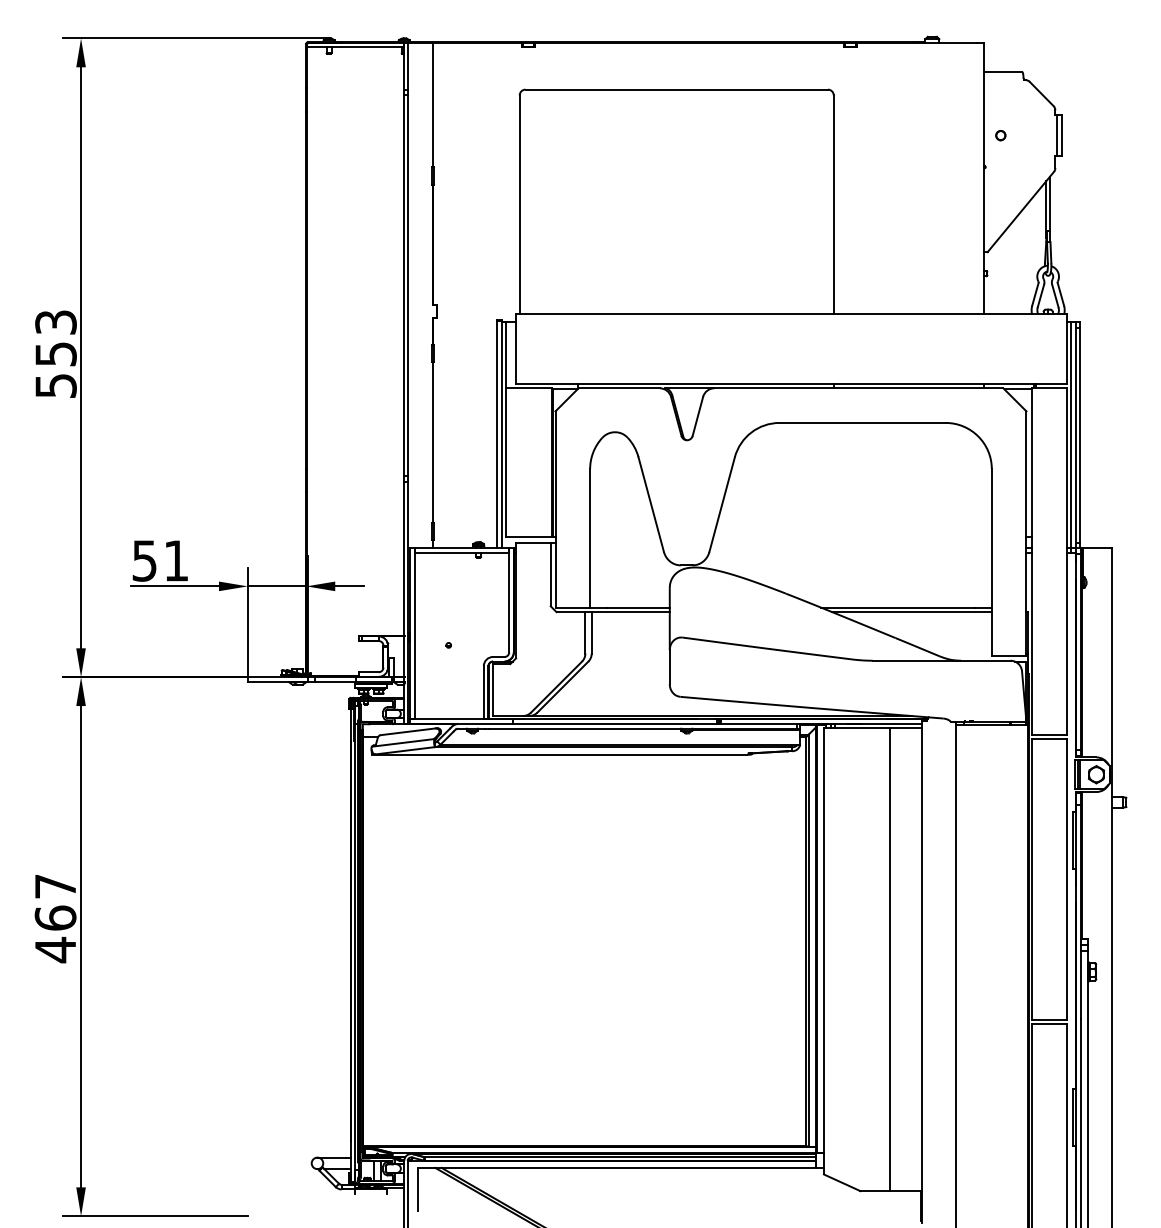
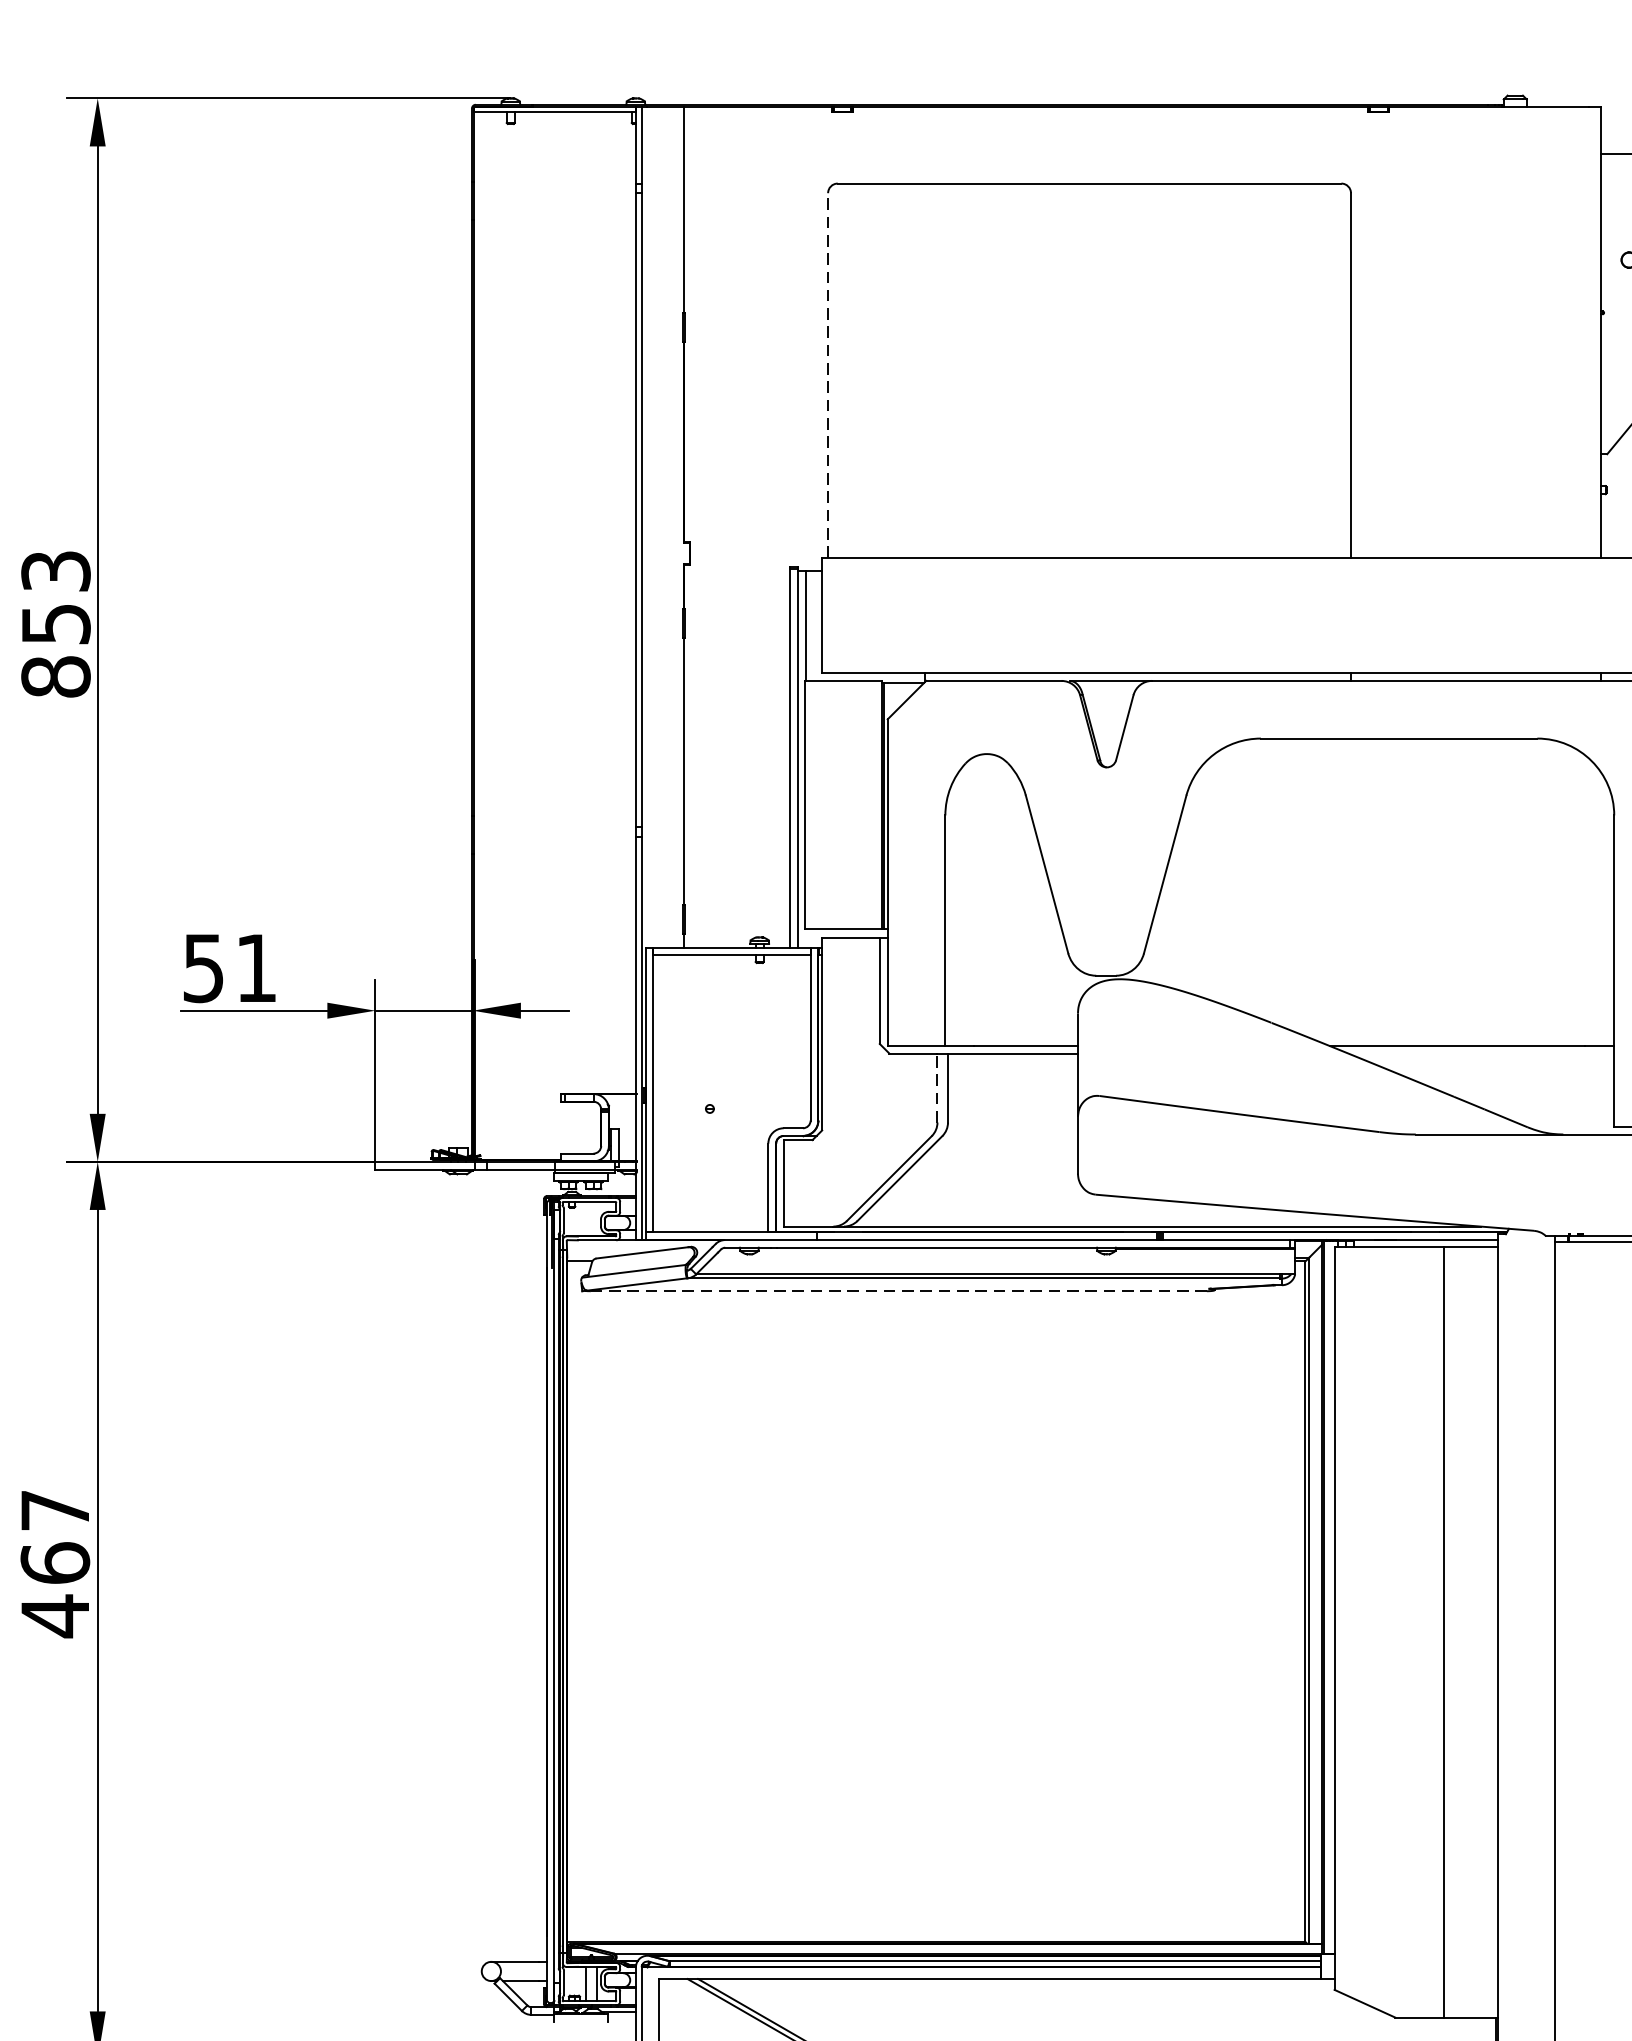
line: (519, 204) -> (827, 374), solid -> dashed
text: (55, 385) -> (55, 676), 553 -> 853
line: (911, 612) -> (1480, 1054), removed
line: (585, 632) -> (937, 1087), solid -> dashed
line: (562, 754) -> (899, 1290), solid -> dashed

